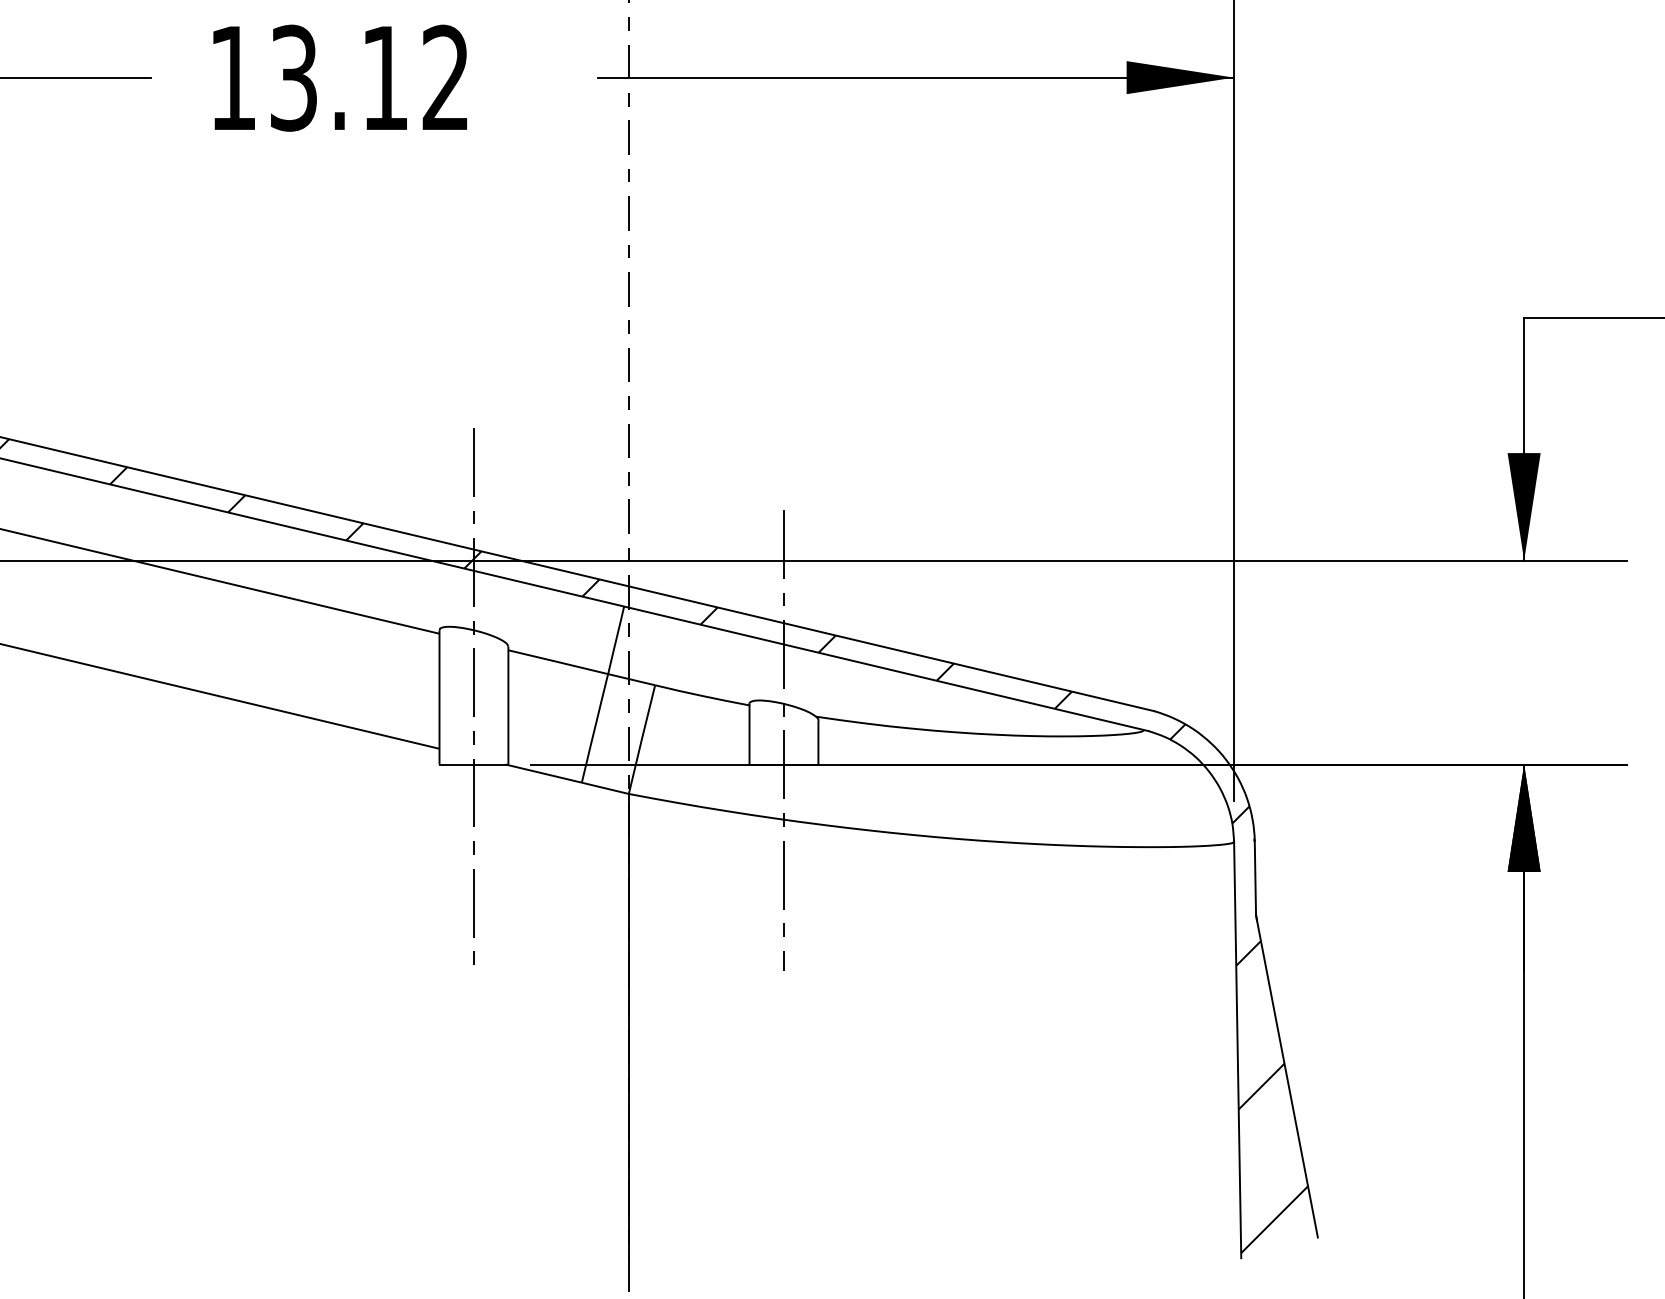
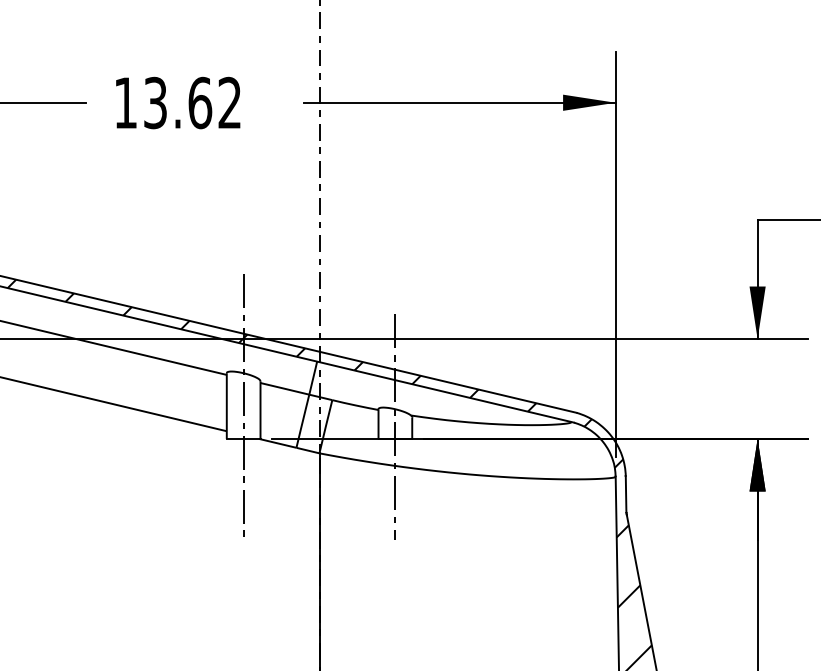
text: (385, 77) -> (200, 102), 13.12 -> 13.62

